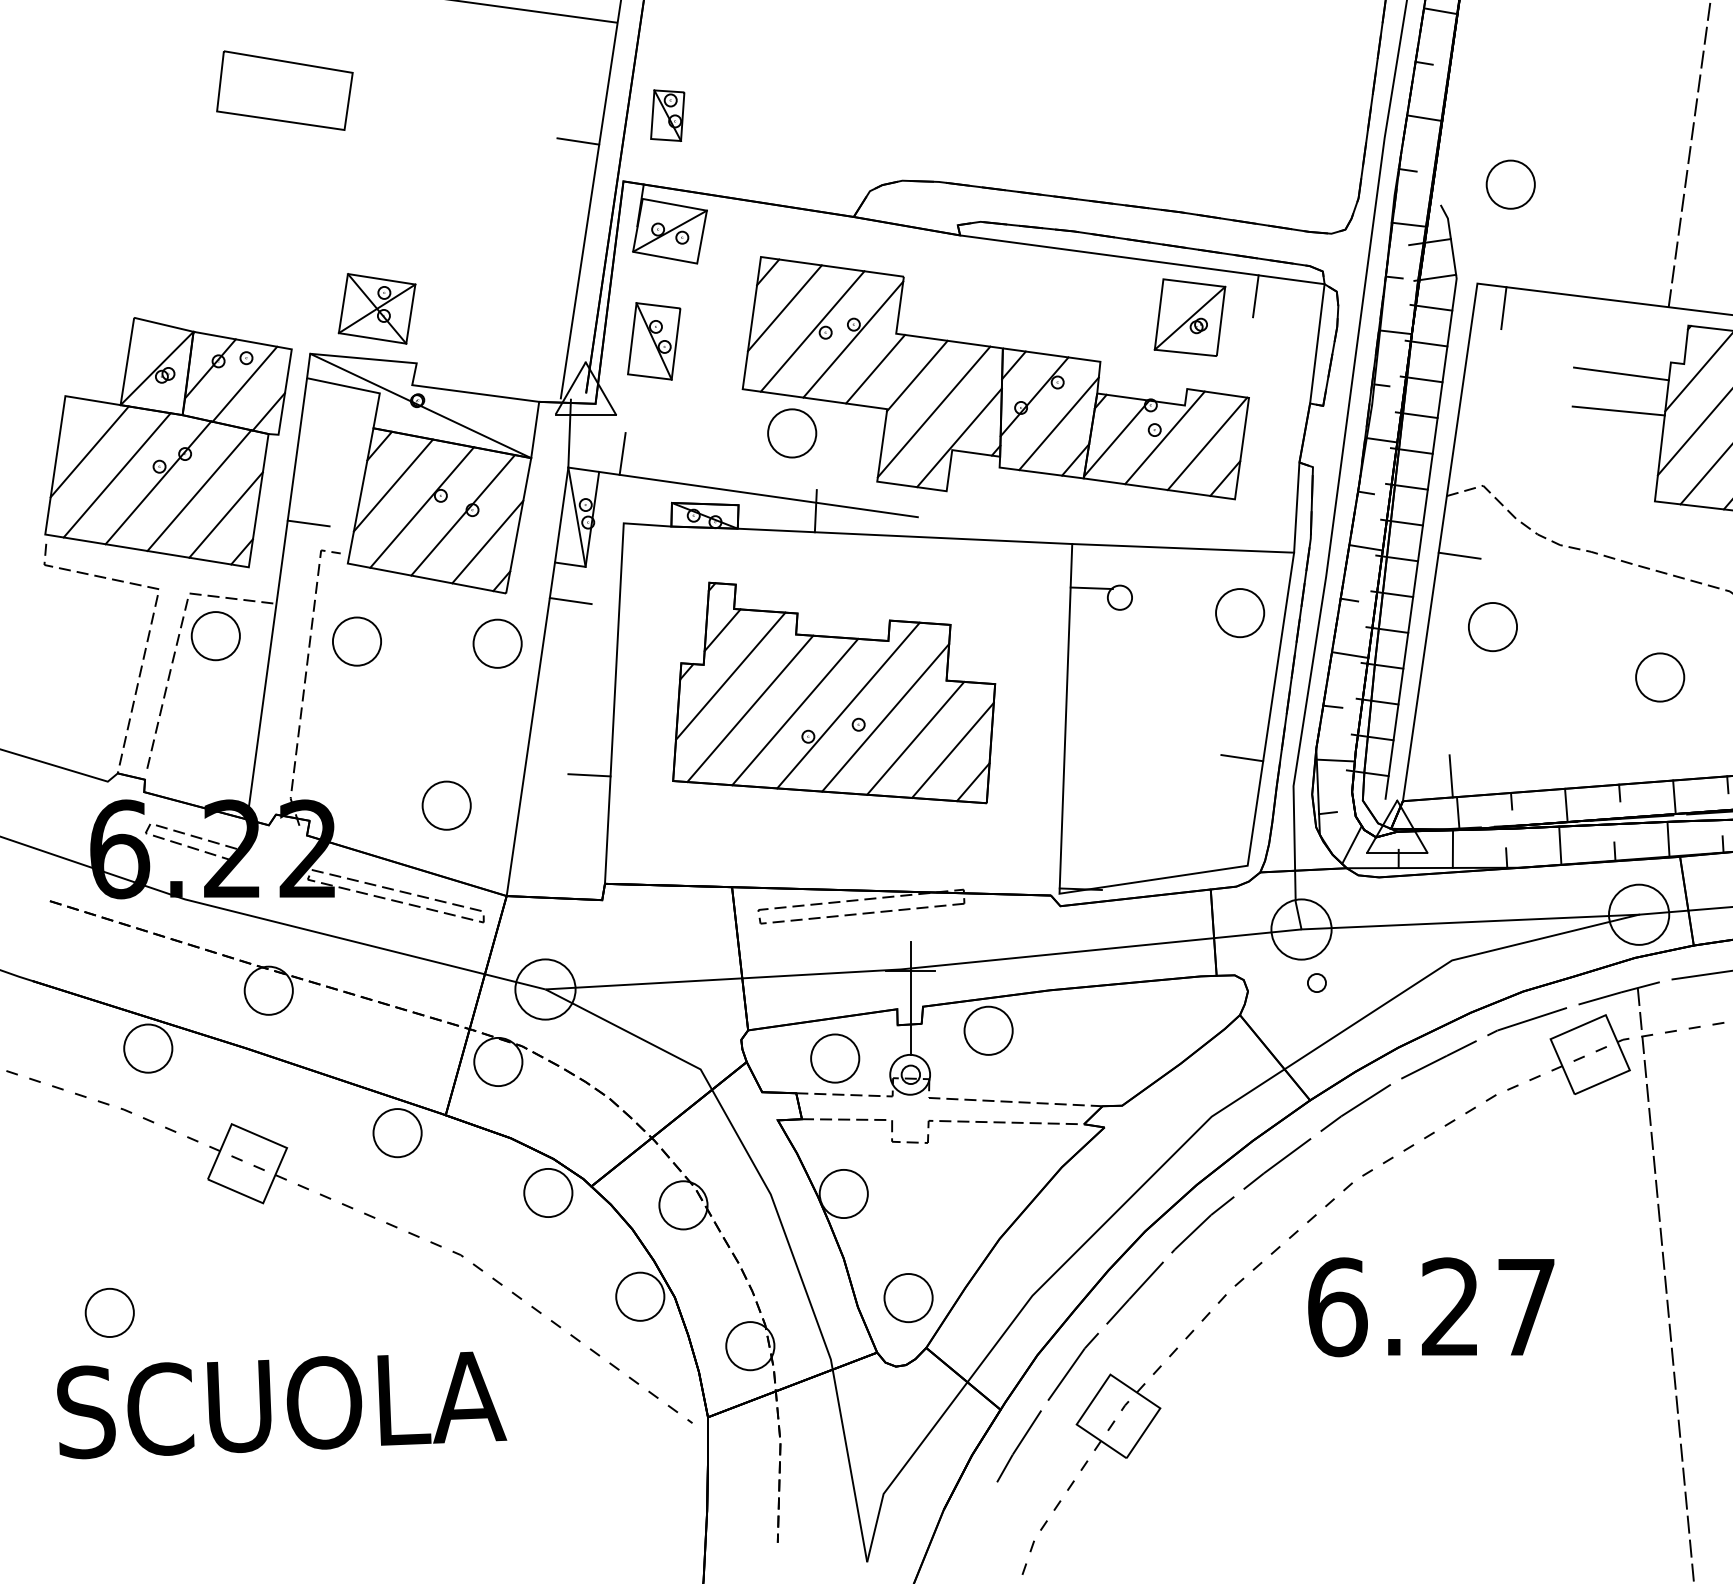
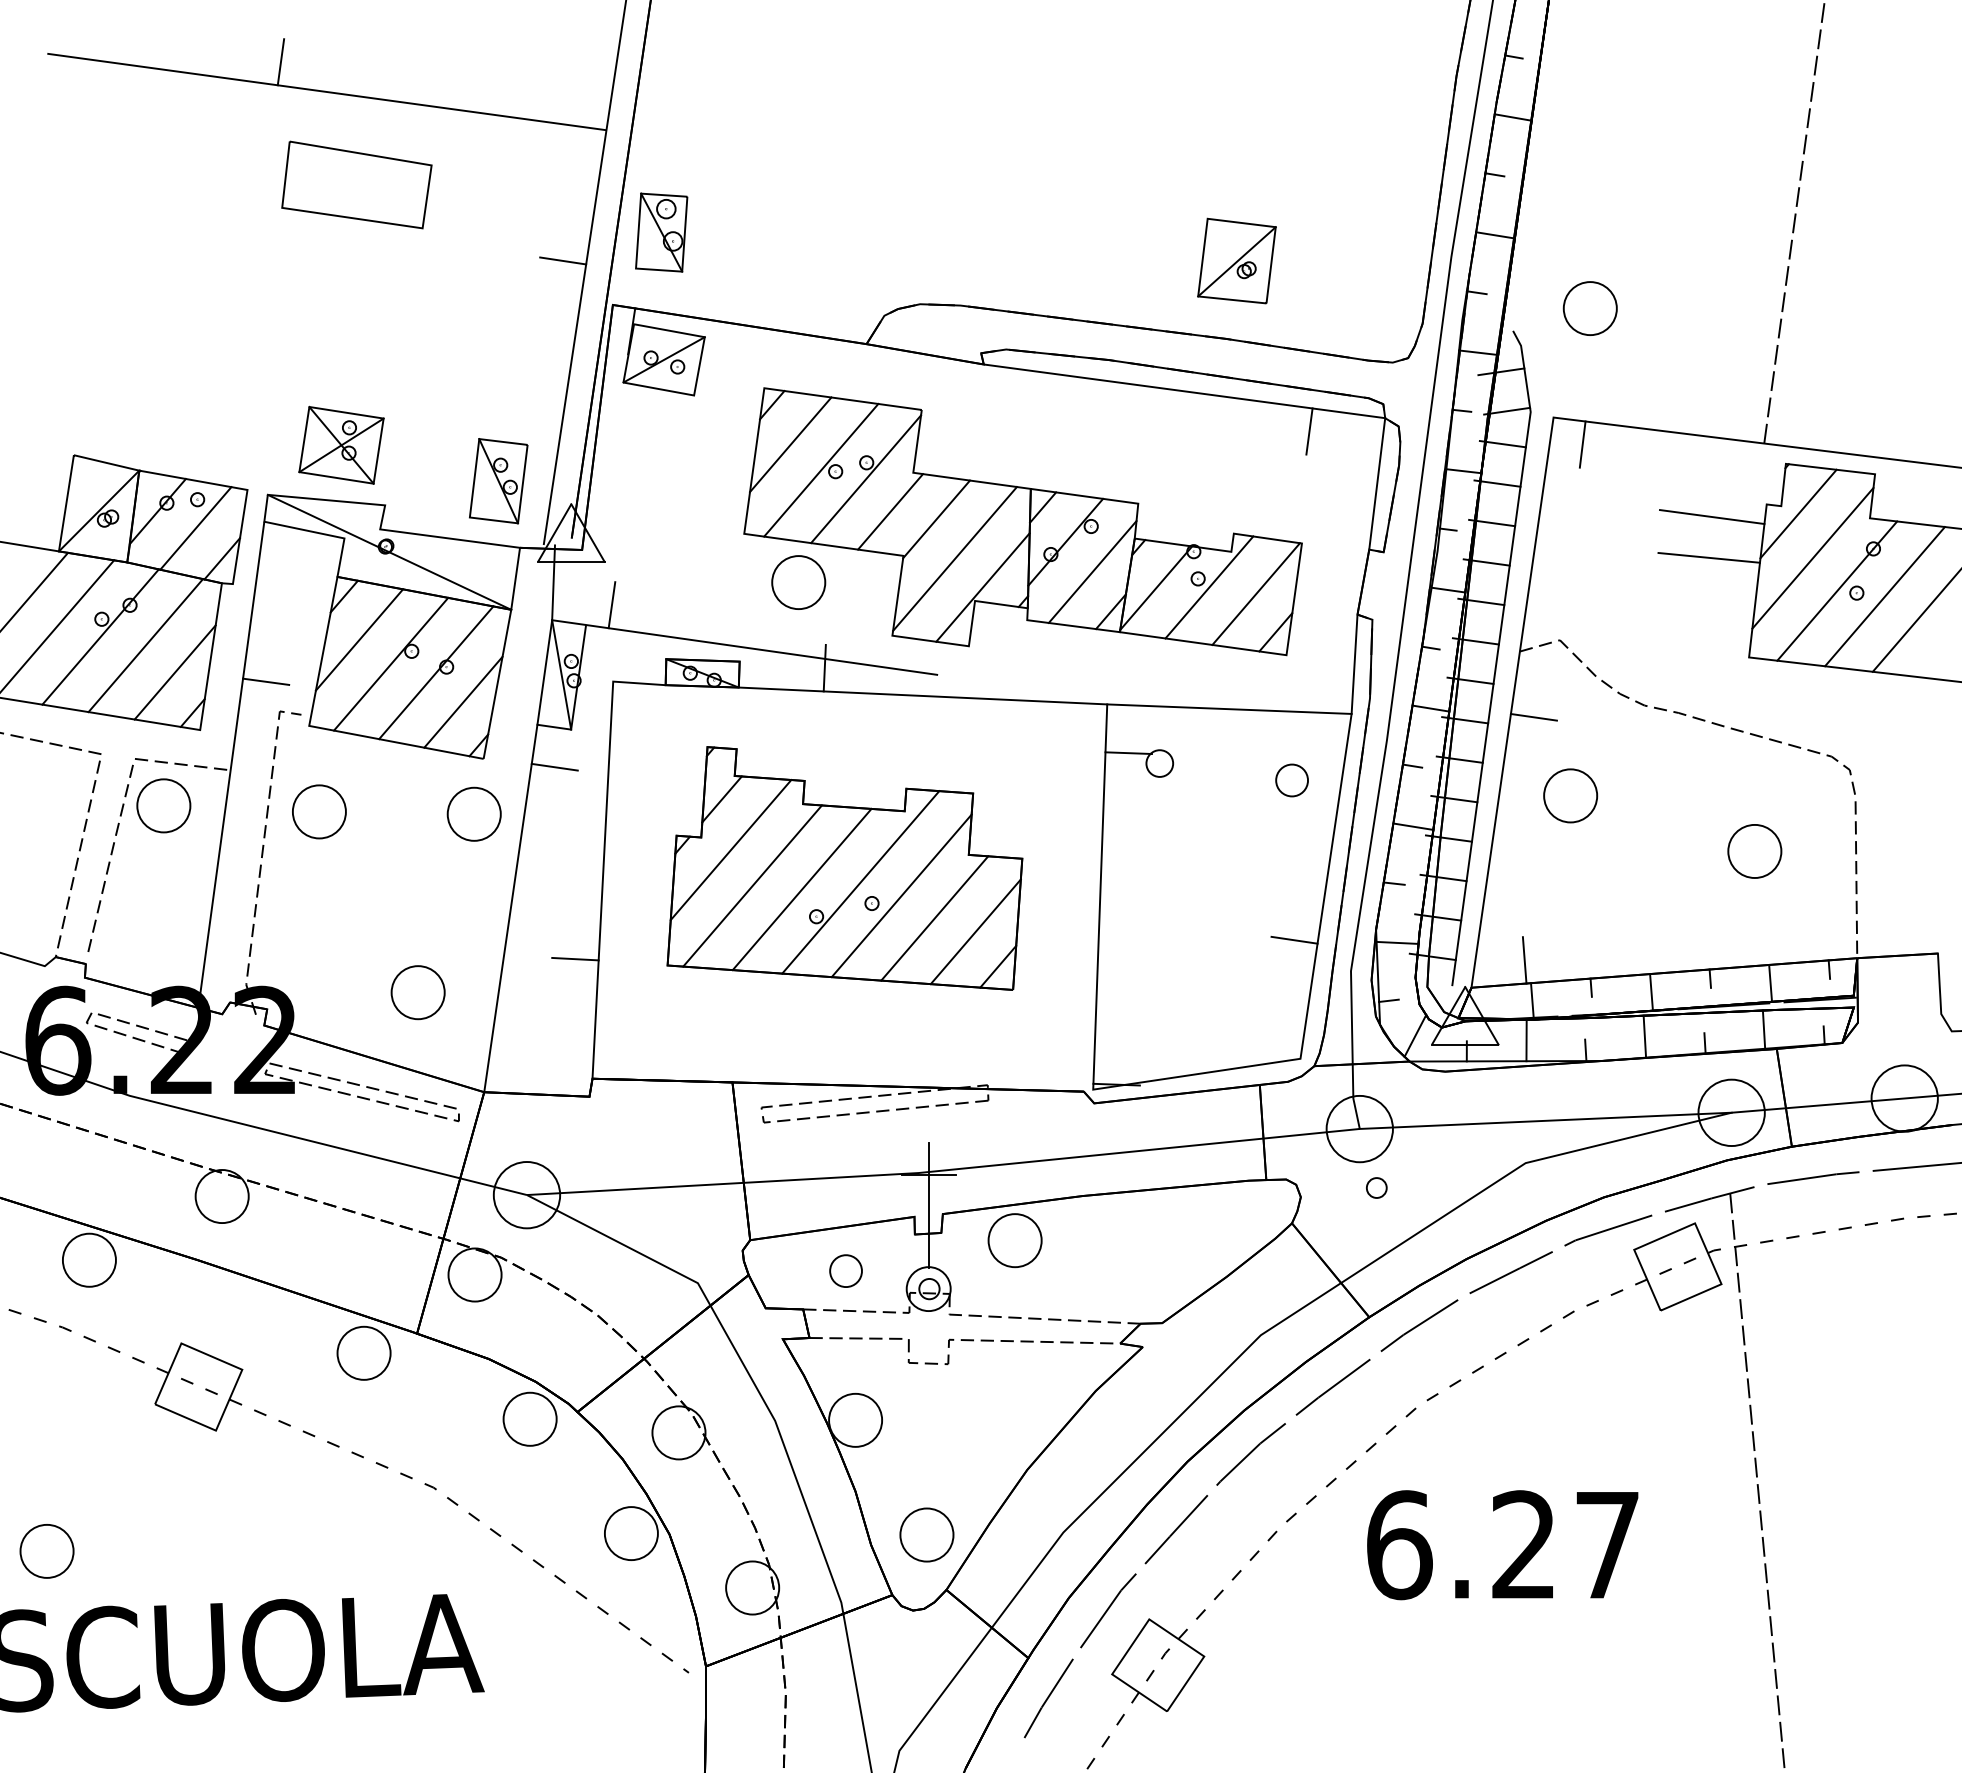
part: (284, 90) -> (356, 184), moved
part: (667, 115) -> (661, 232), size x1.4
part: (1189, 317) -> (1236, 260), moved
part: (653, 341) -> (498, 481), moved
part: (1239, 613) -> (1291, 780), size x0.6
part: (834, 1057) -> (845, 1270), size x0.6

